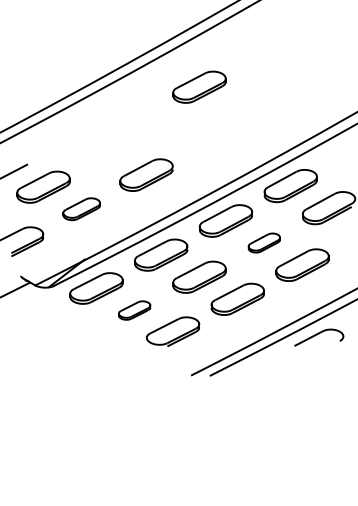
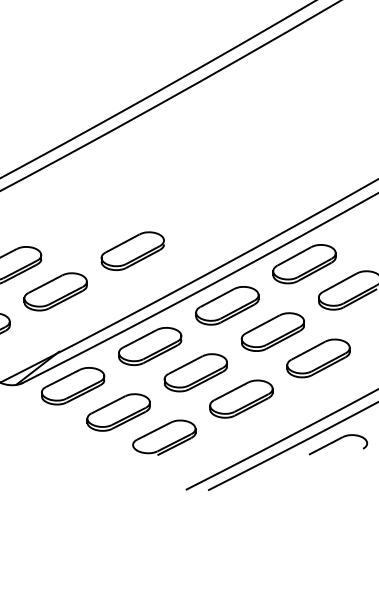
part: (199, 86) -> (195, 145), removed
part: (81, 208) -> (55, 290), size x1.43
part: (264, 242) -> (273, 331), size x1.67
part: (134, 310) -> (118, 412), size x1.67

